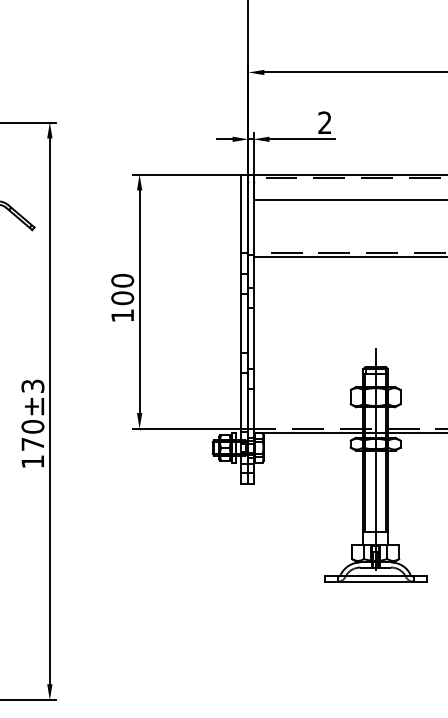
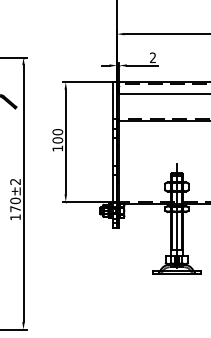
text: (32, 385) -> (15, 181), ±3 -> ±2

